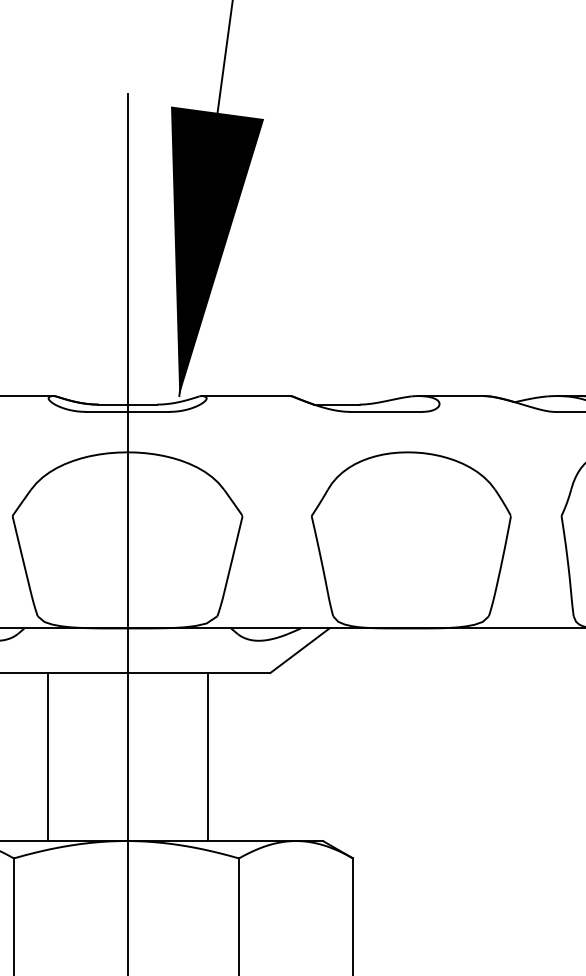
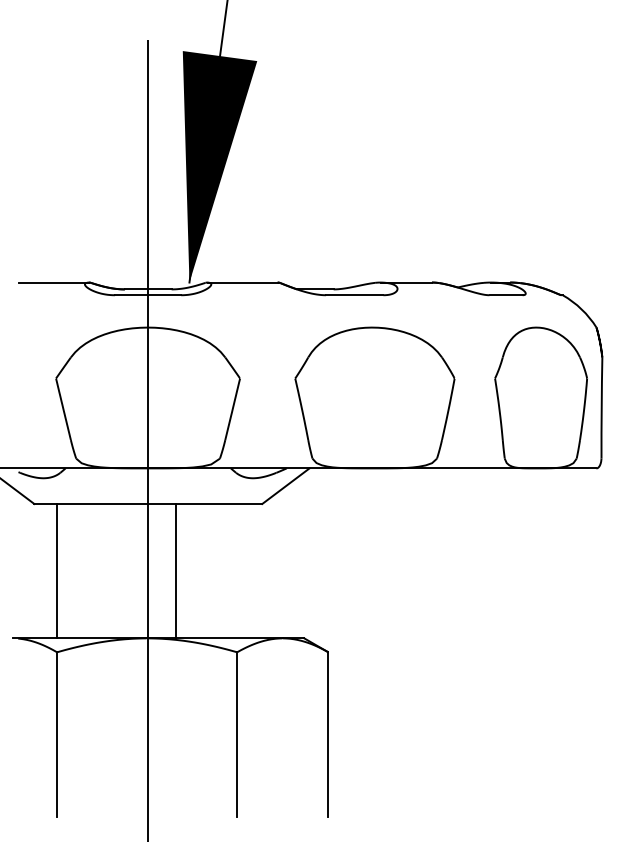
line: (48, 757) -> (57, 571), moved
line: (208, 757) -> (176, 571), moved

